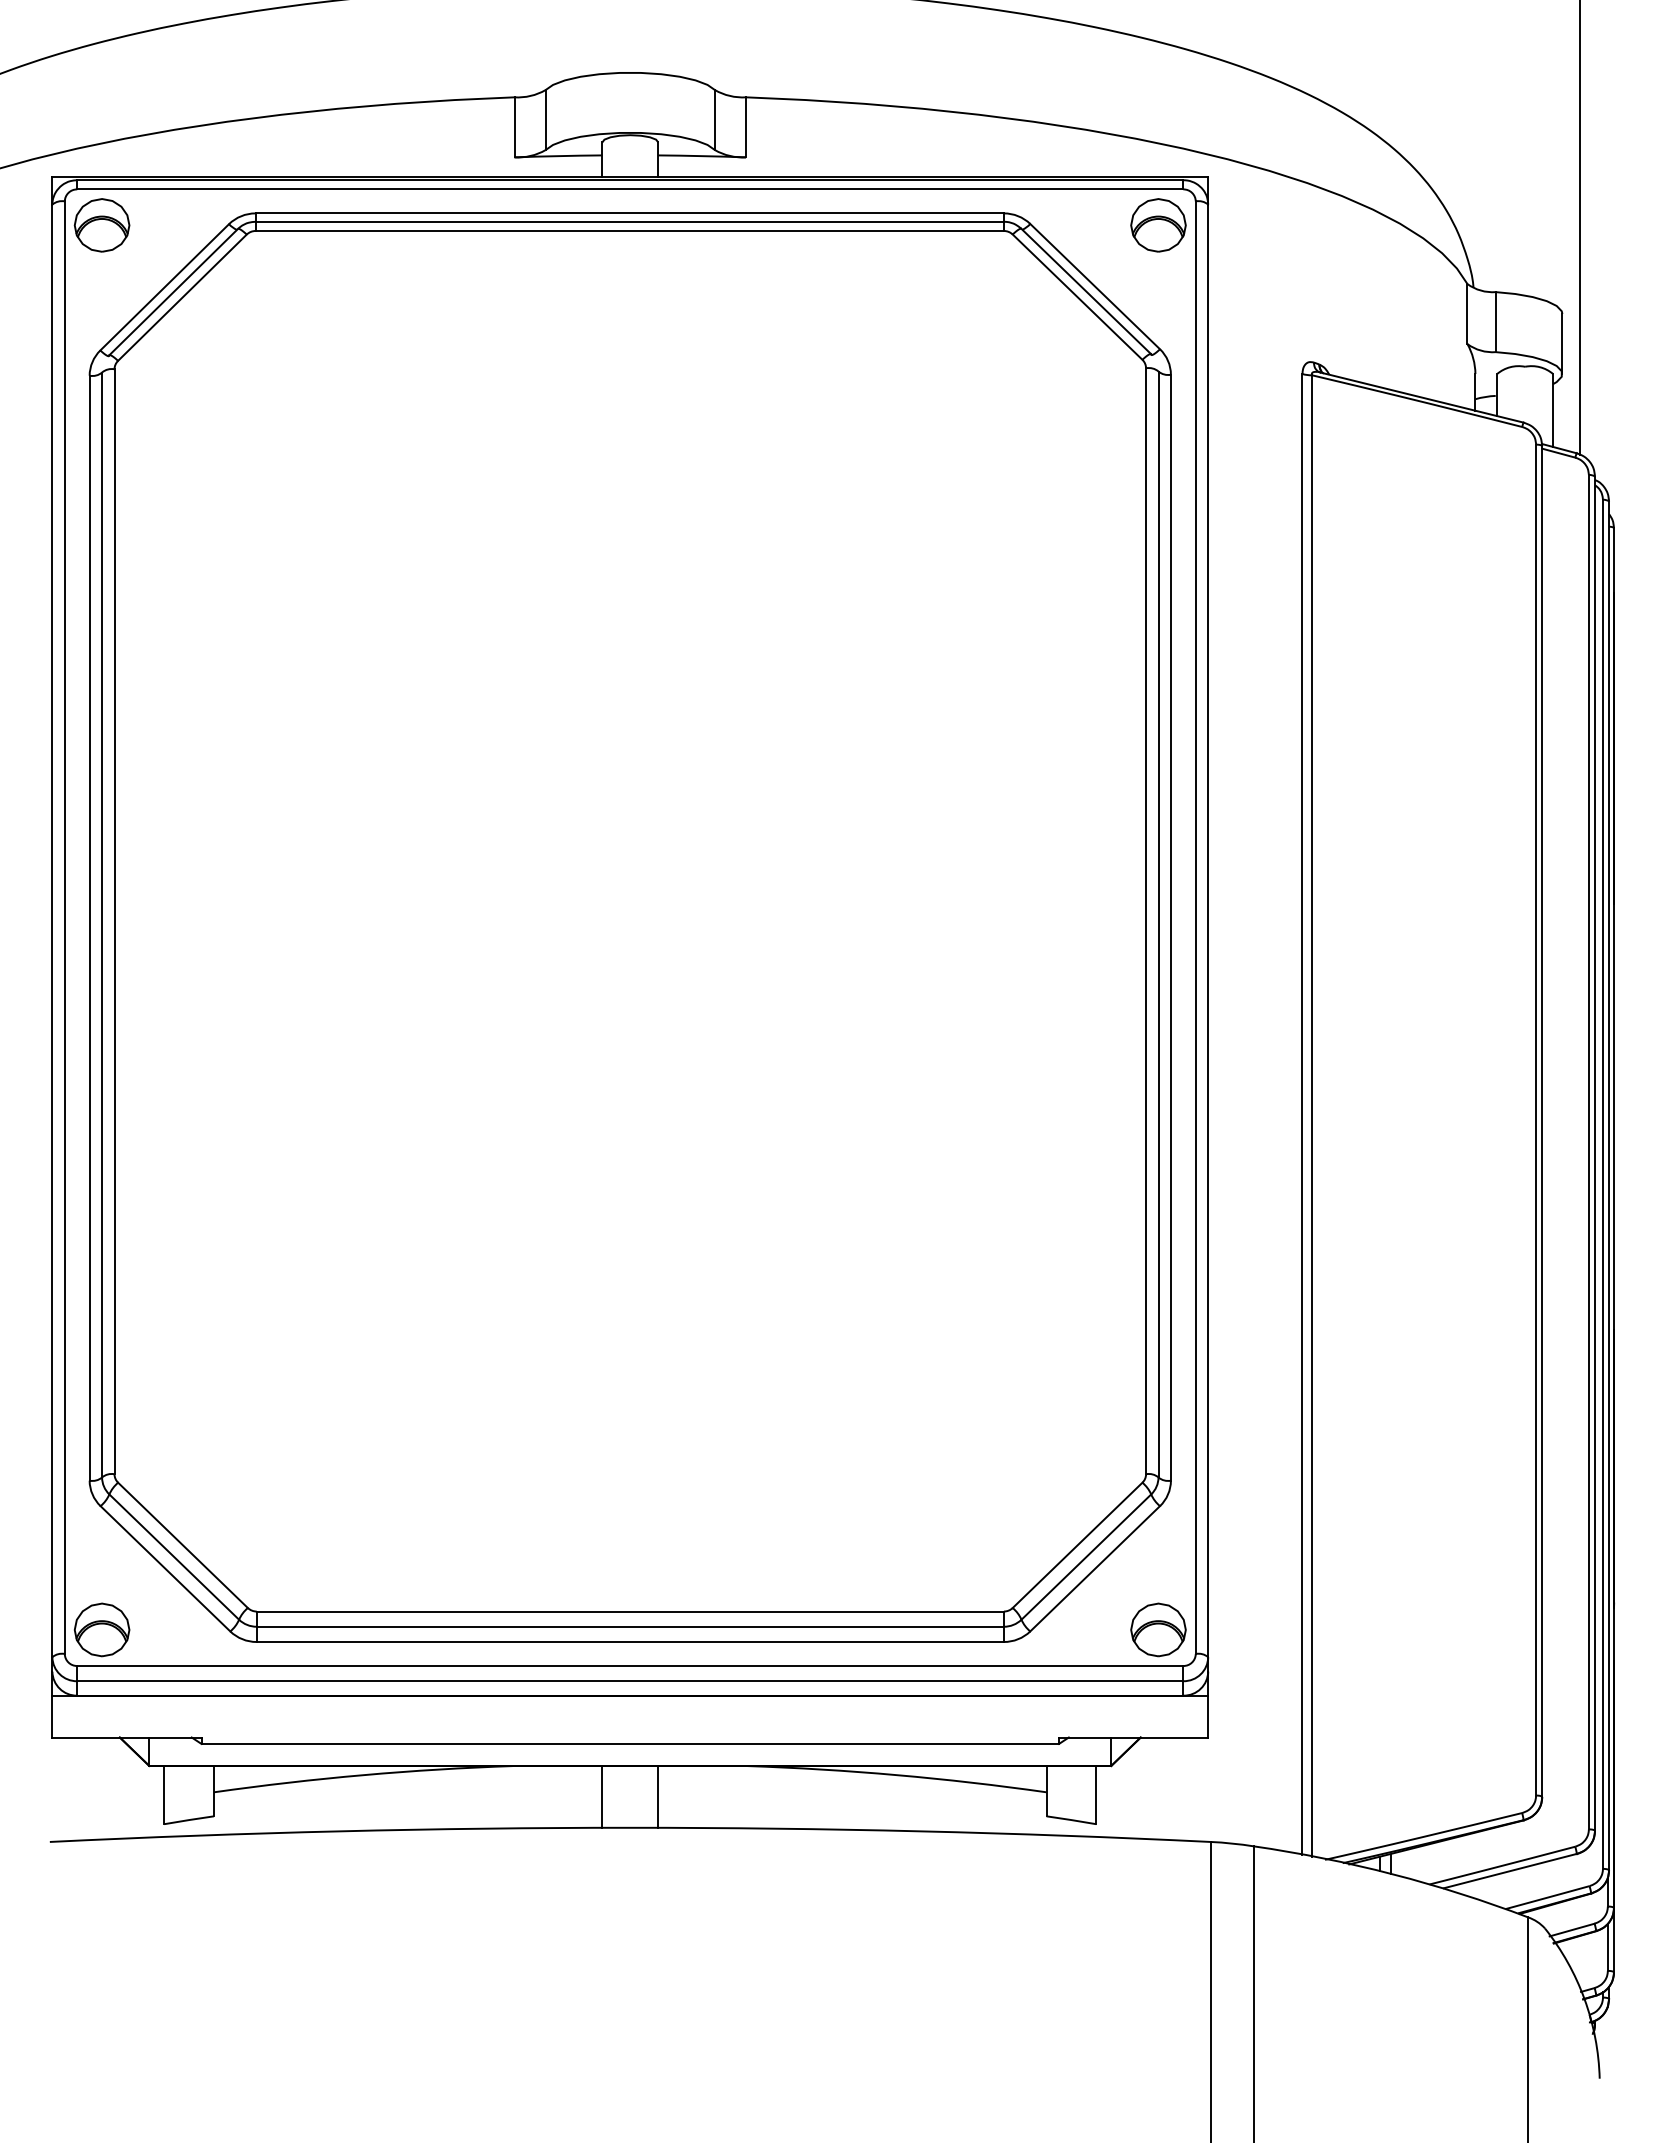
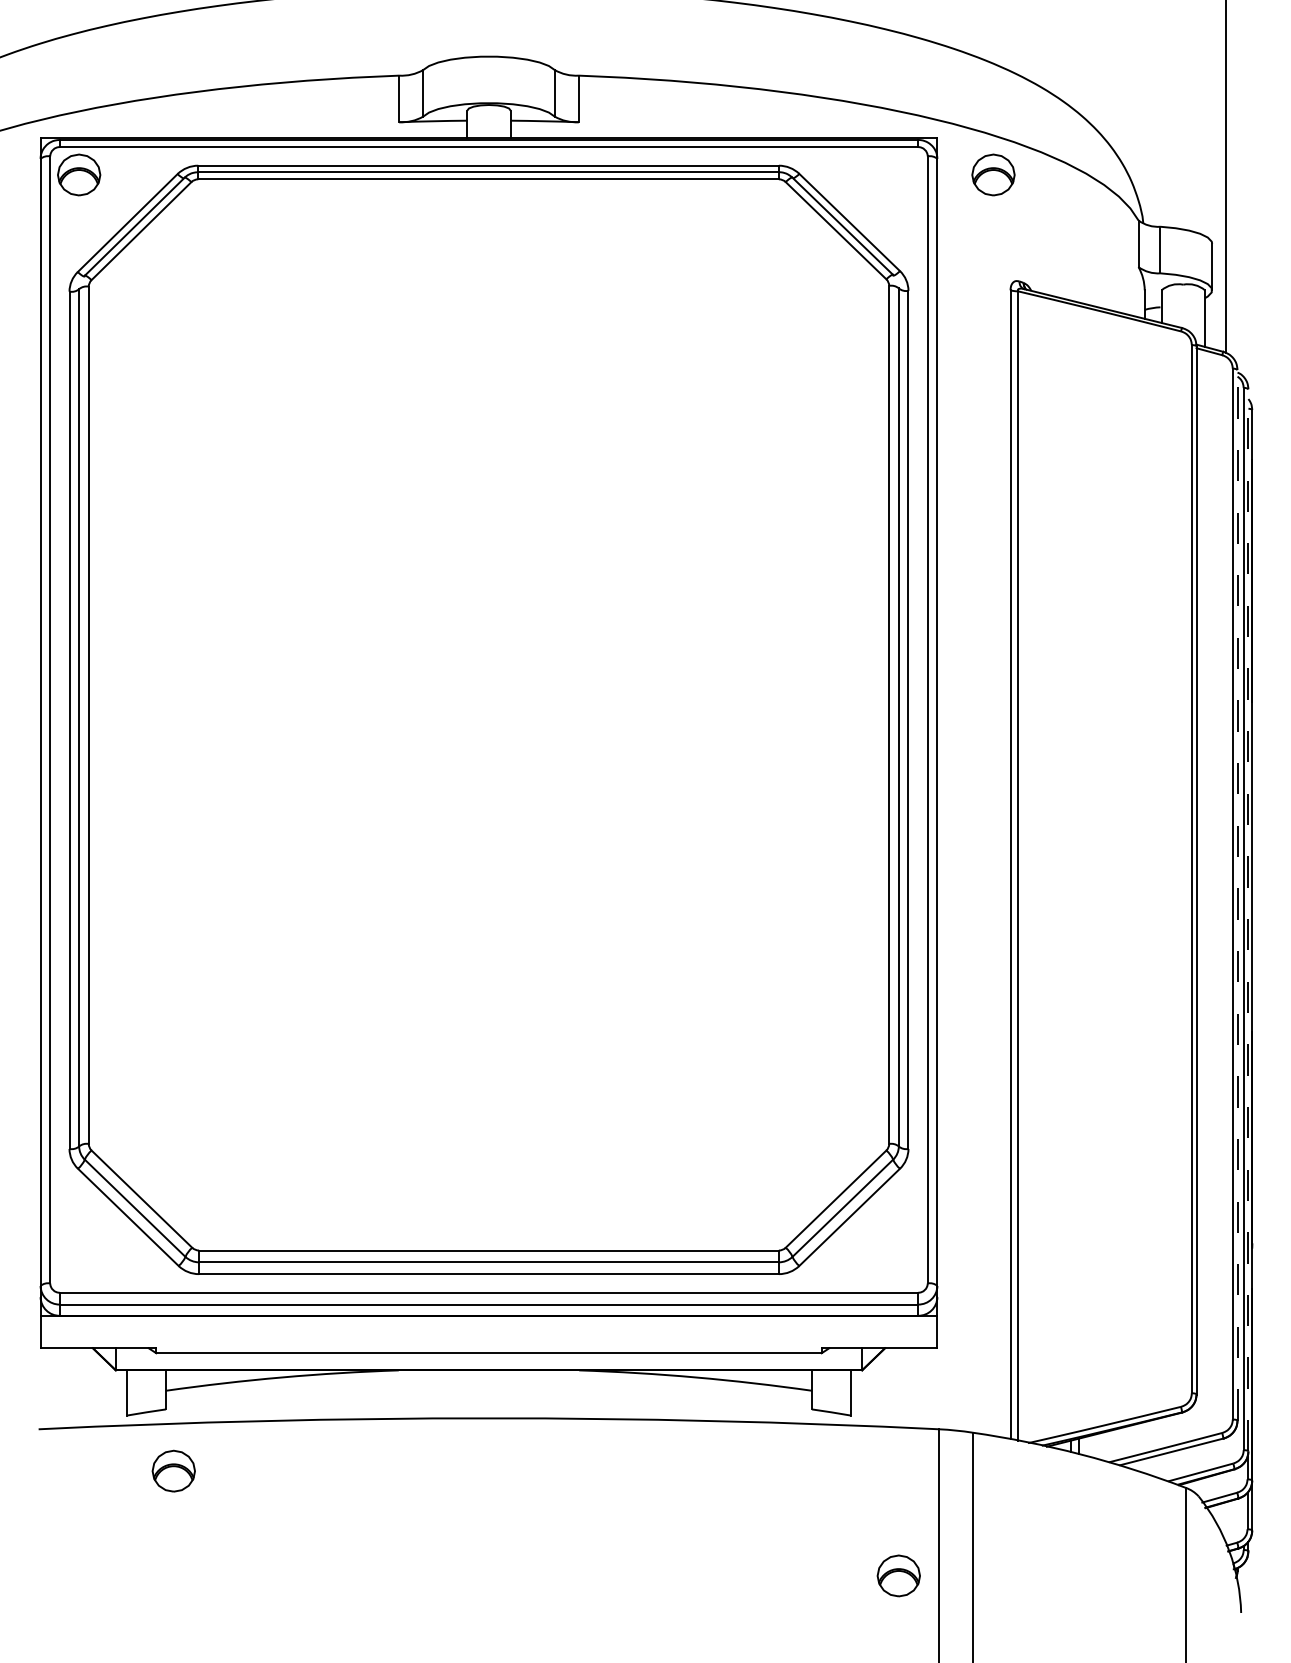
part: (1158, 225) -> (993, 175), moved
line: (1595, 1153) -> (1237, 895), solid -> dashed
line: (1609, 1185) -> (1248, 919), solid -> dashed
part: (102, 1629) -> (174, 1470), moved
part: (1158, 1629) -> (898, 1575), moved
line: (602, 1796) -> (467, 1394), removed
line: (658, 1796) -> (510, 1394), removed

